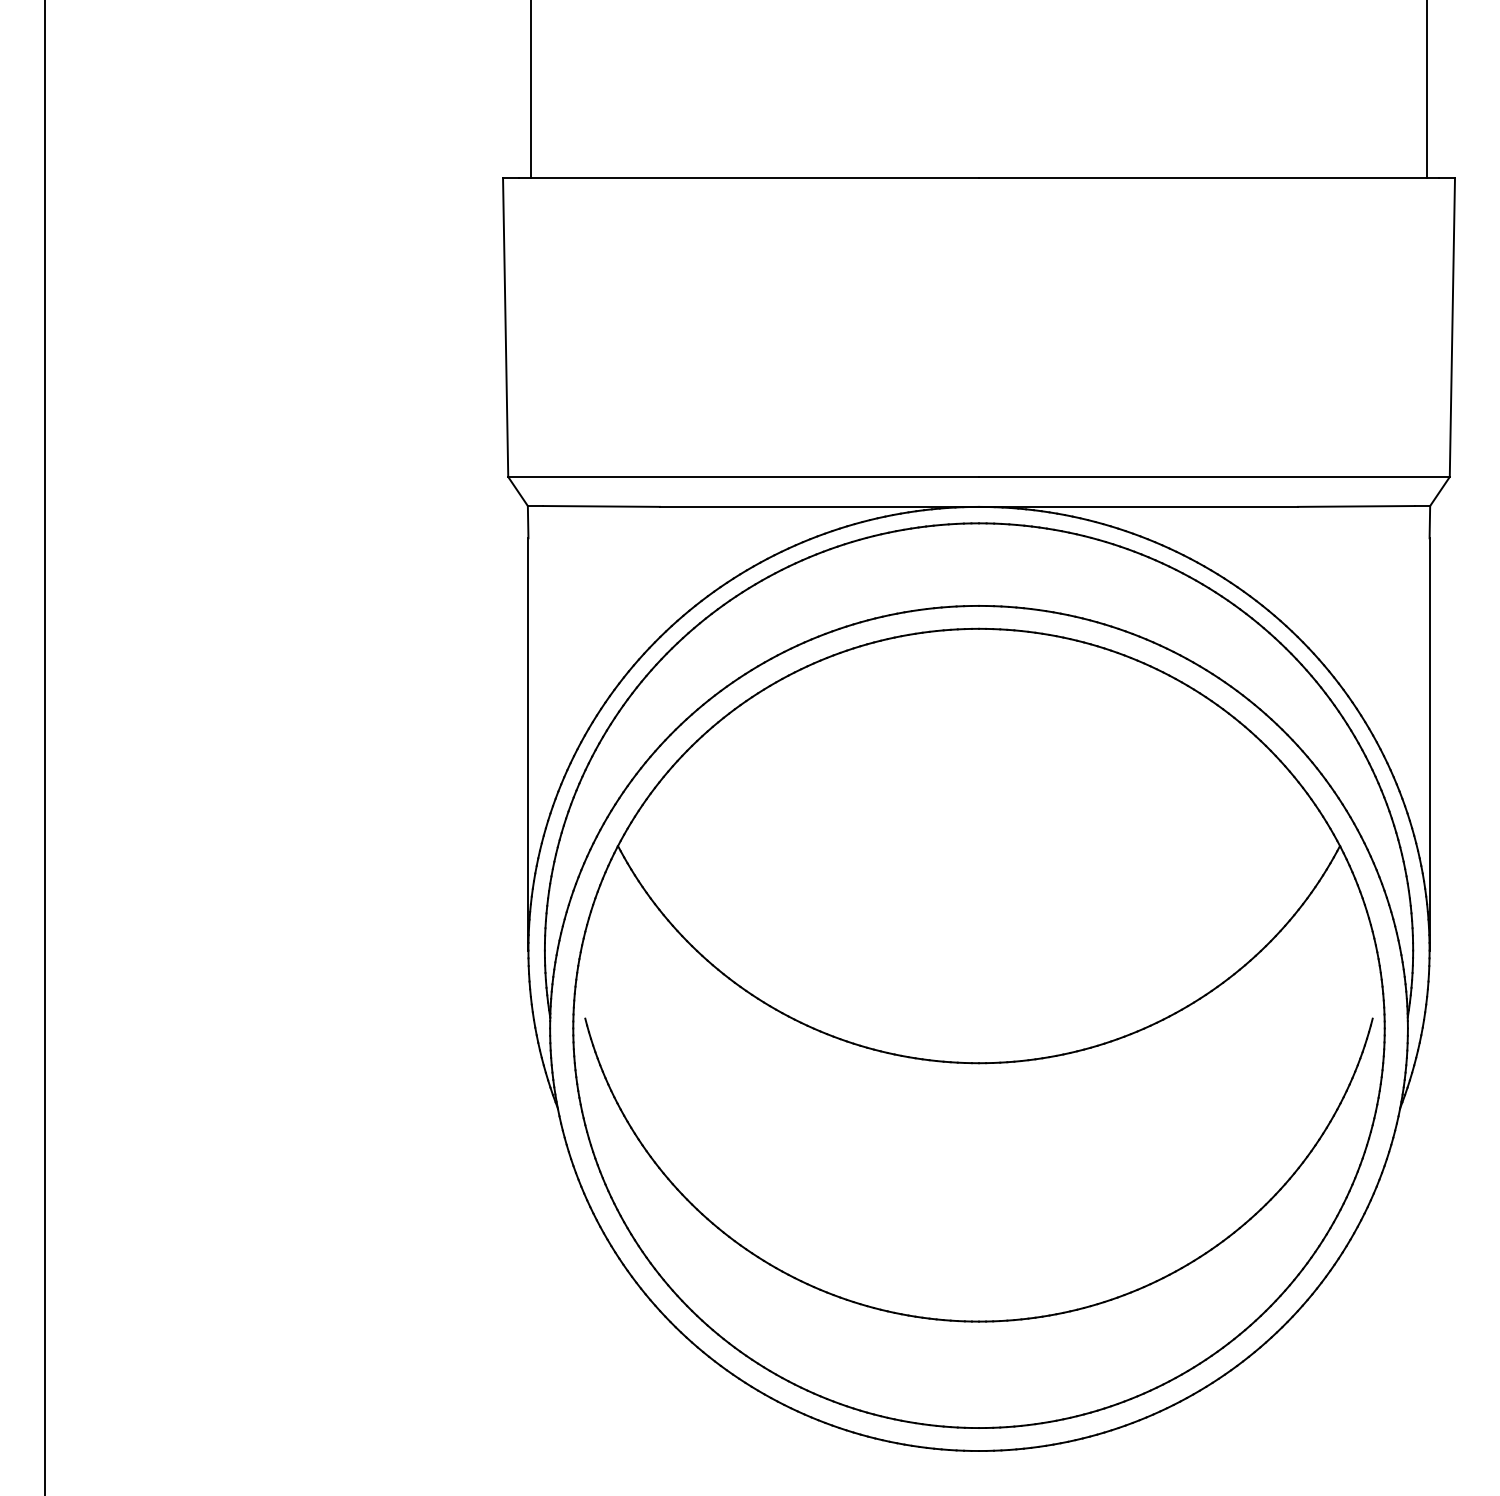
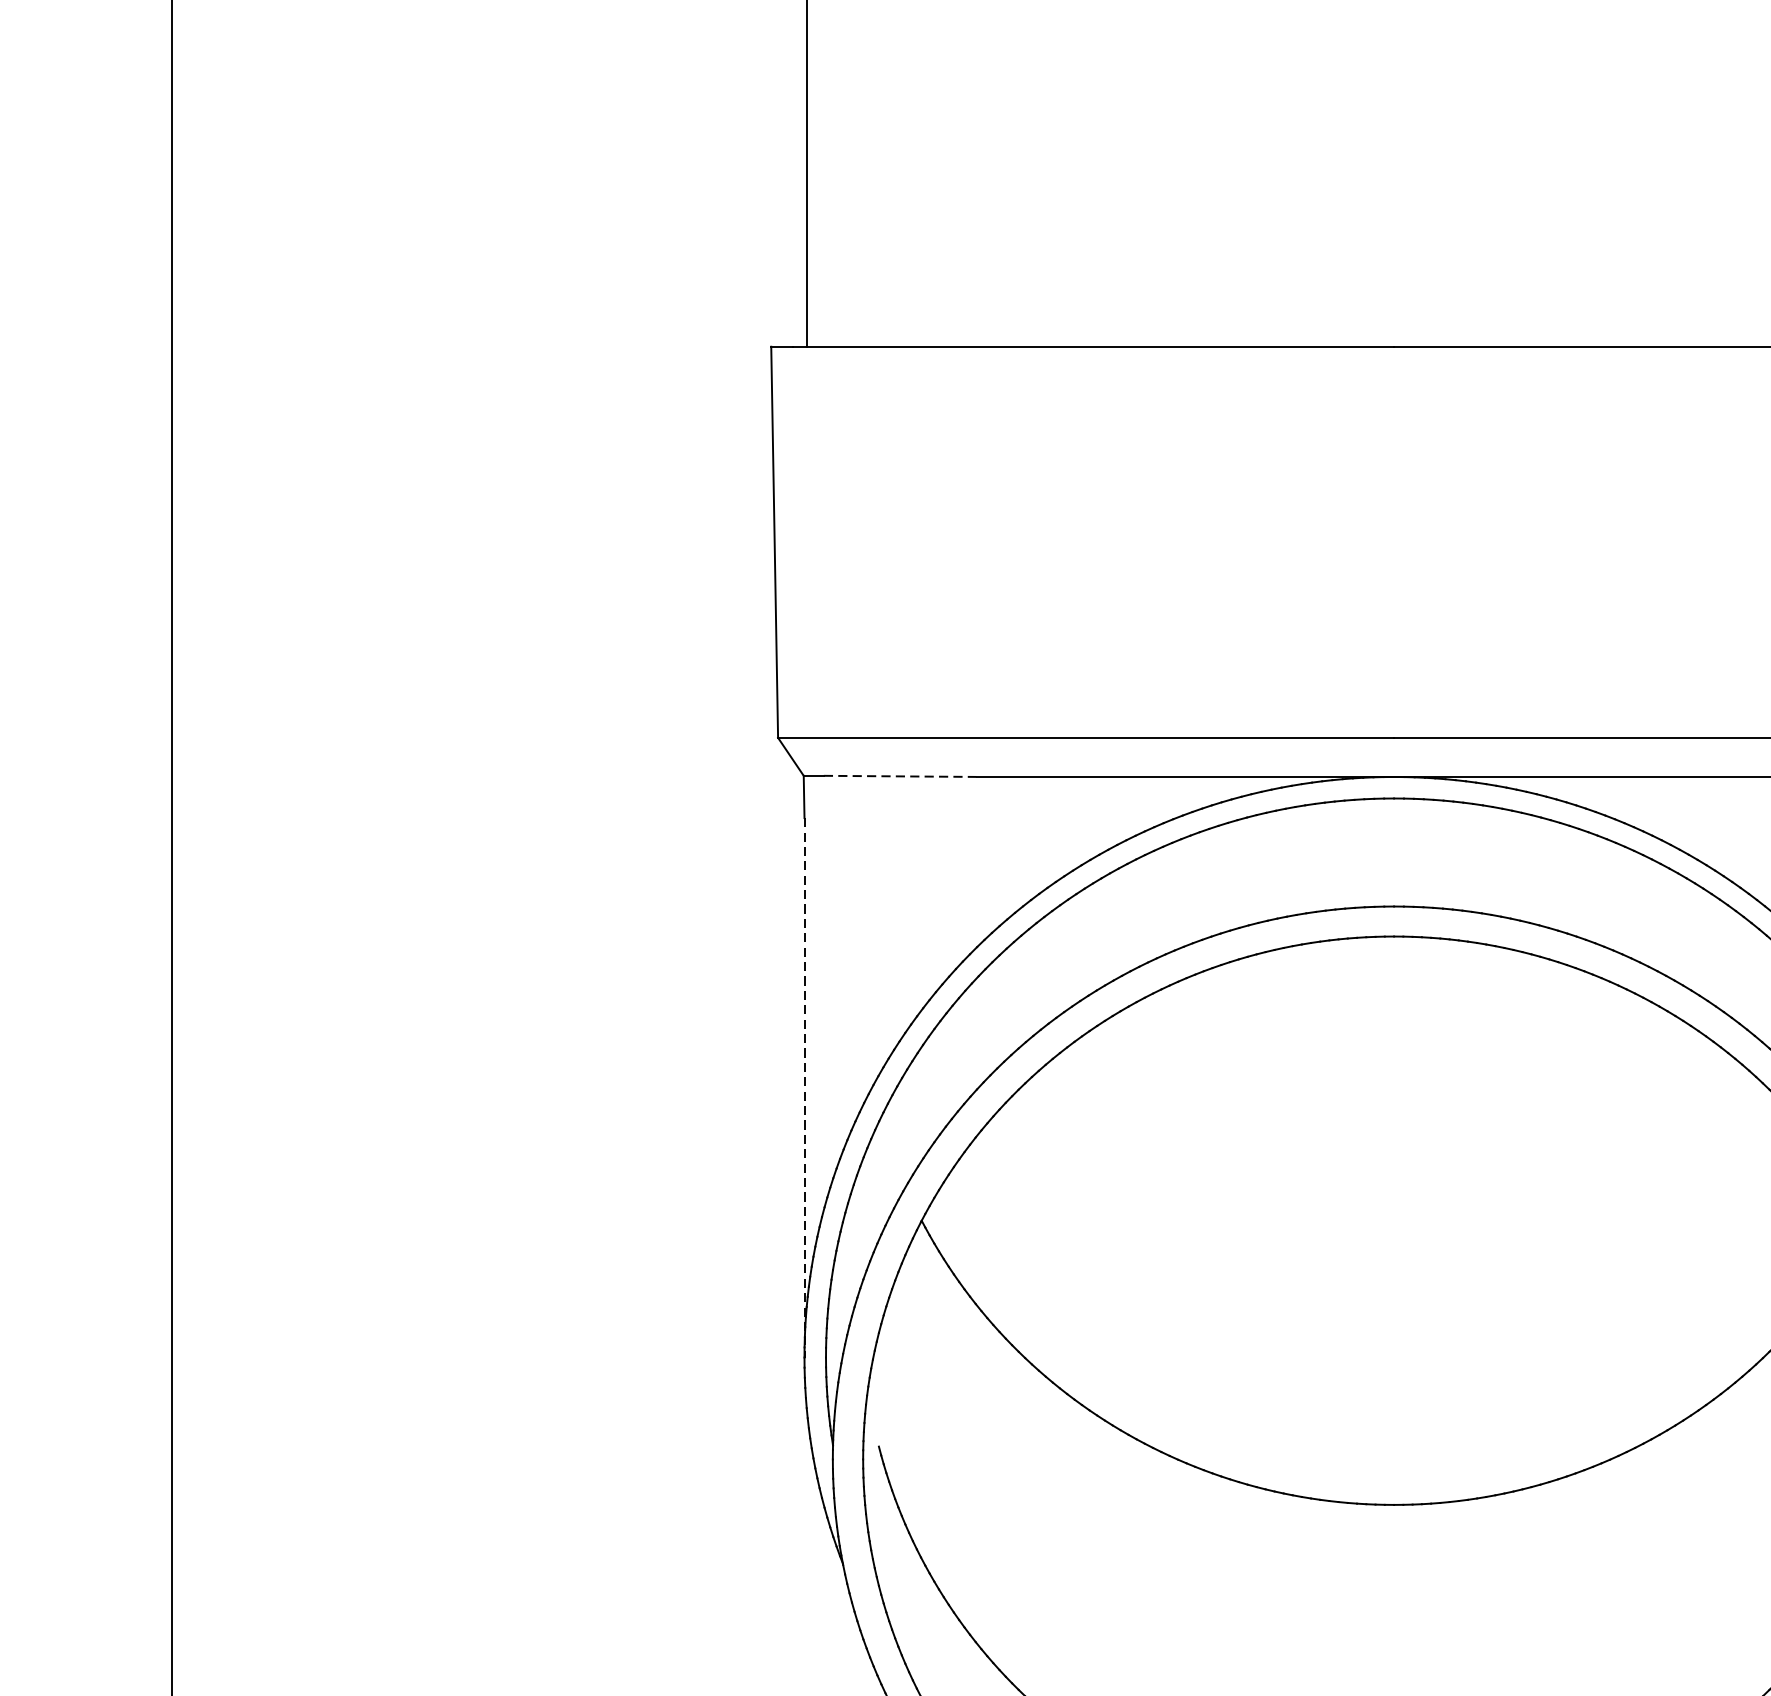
line: (602, 506) -> (901, 776), solid -> dashed
line: (528, 744) -> (804, 1087), solid -> dashed

